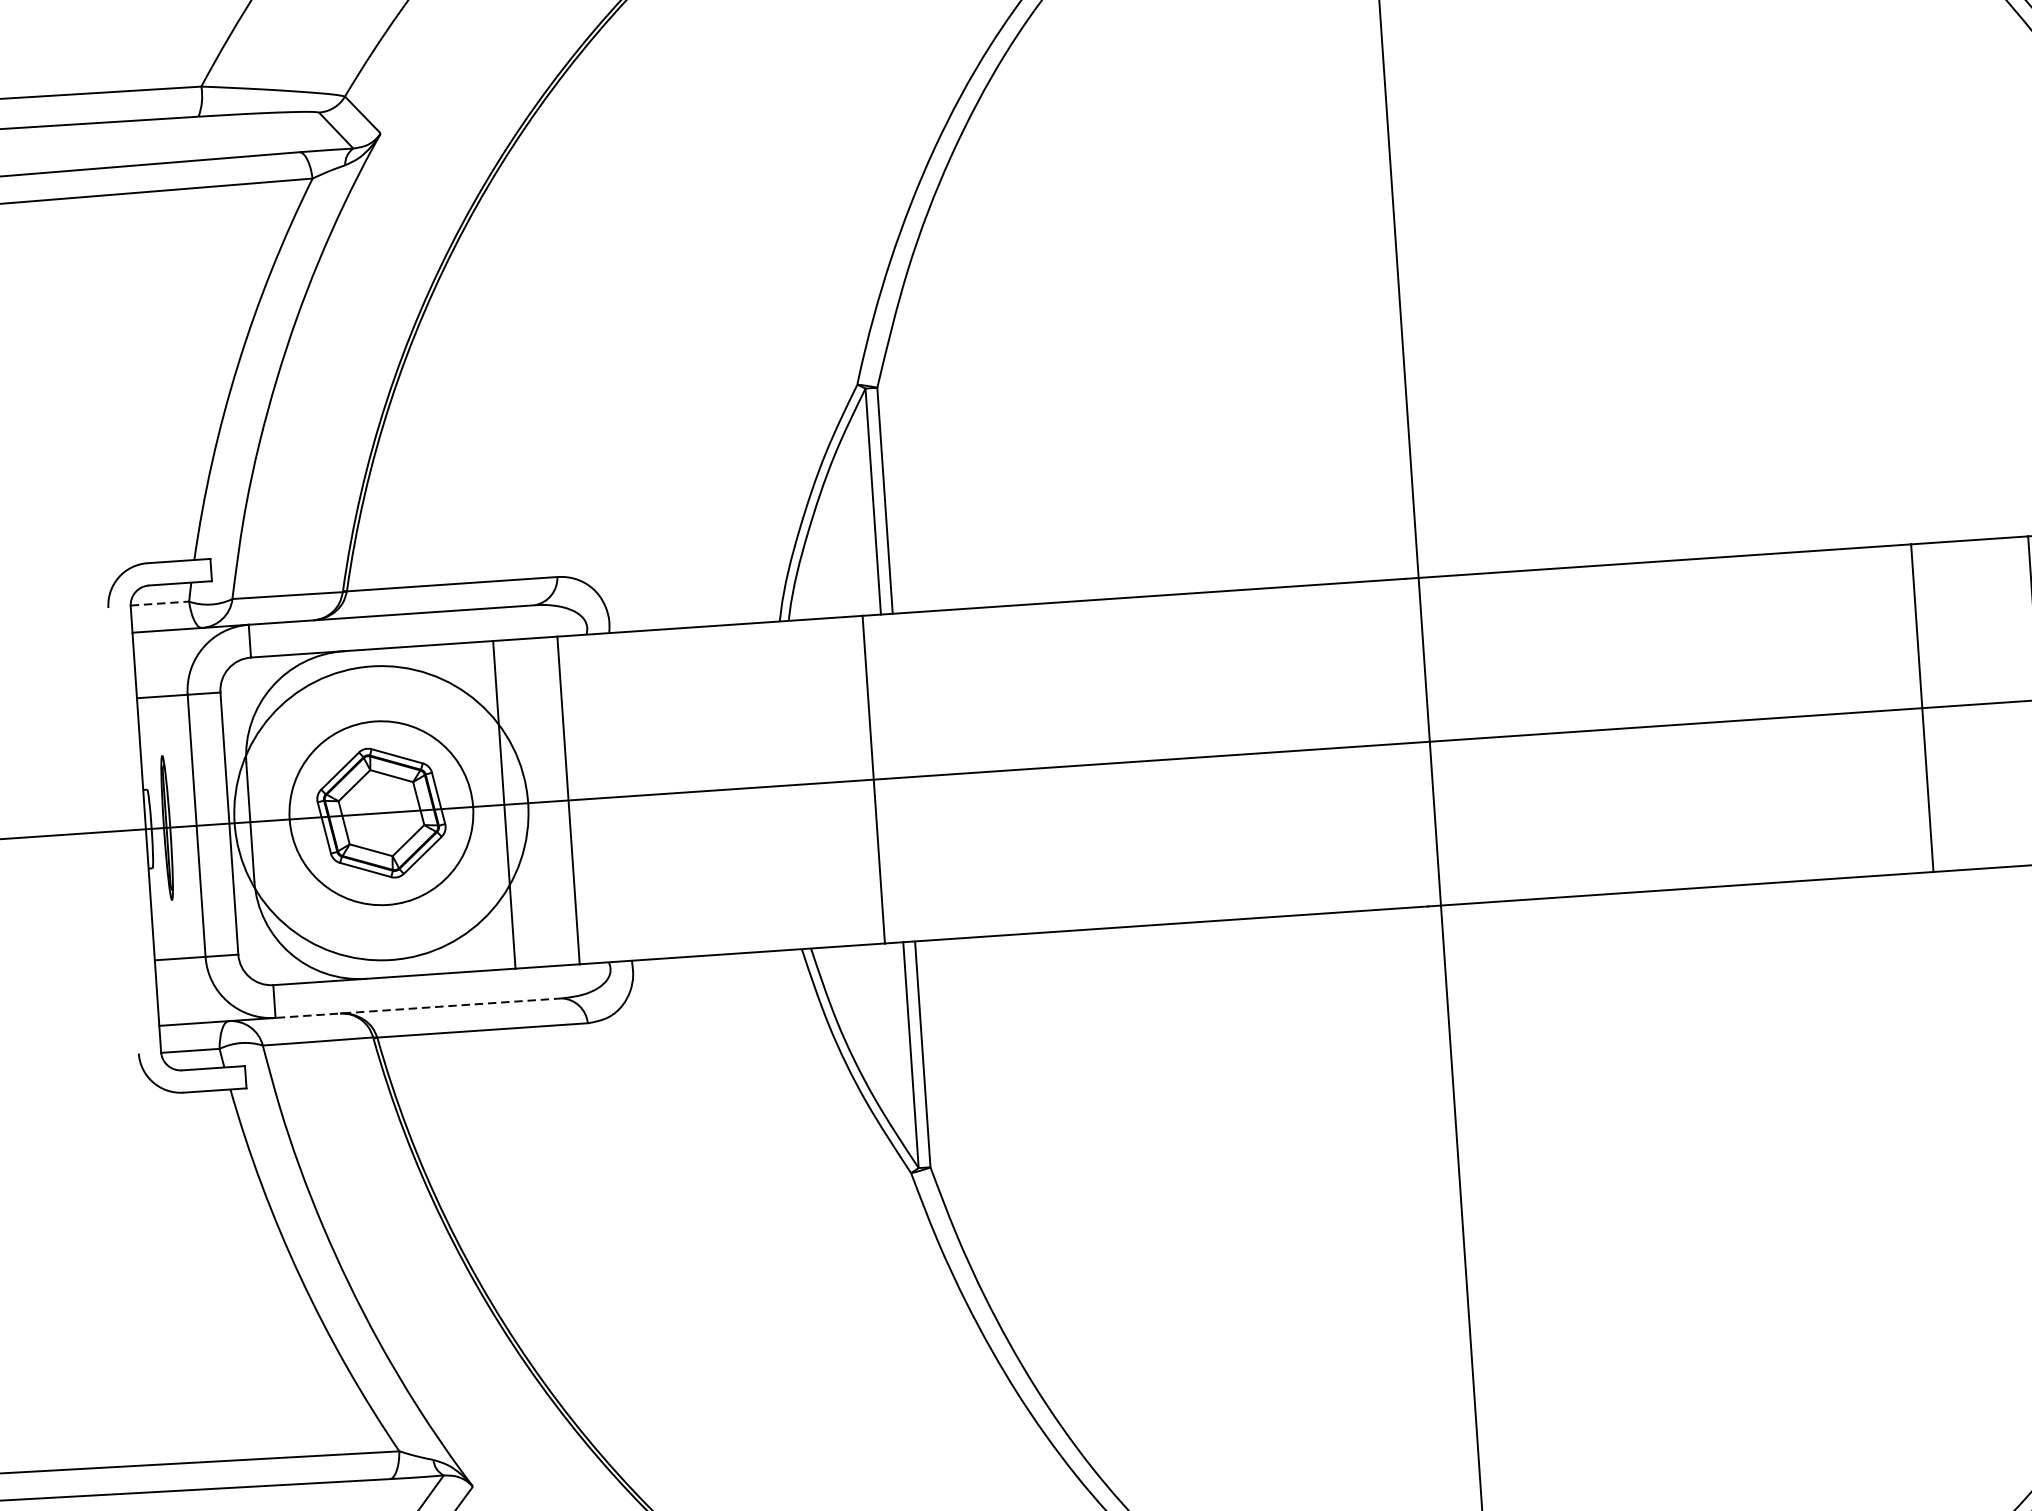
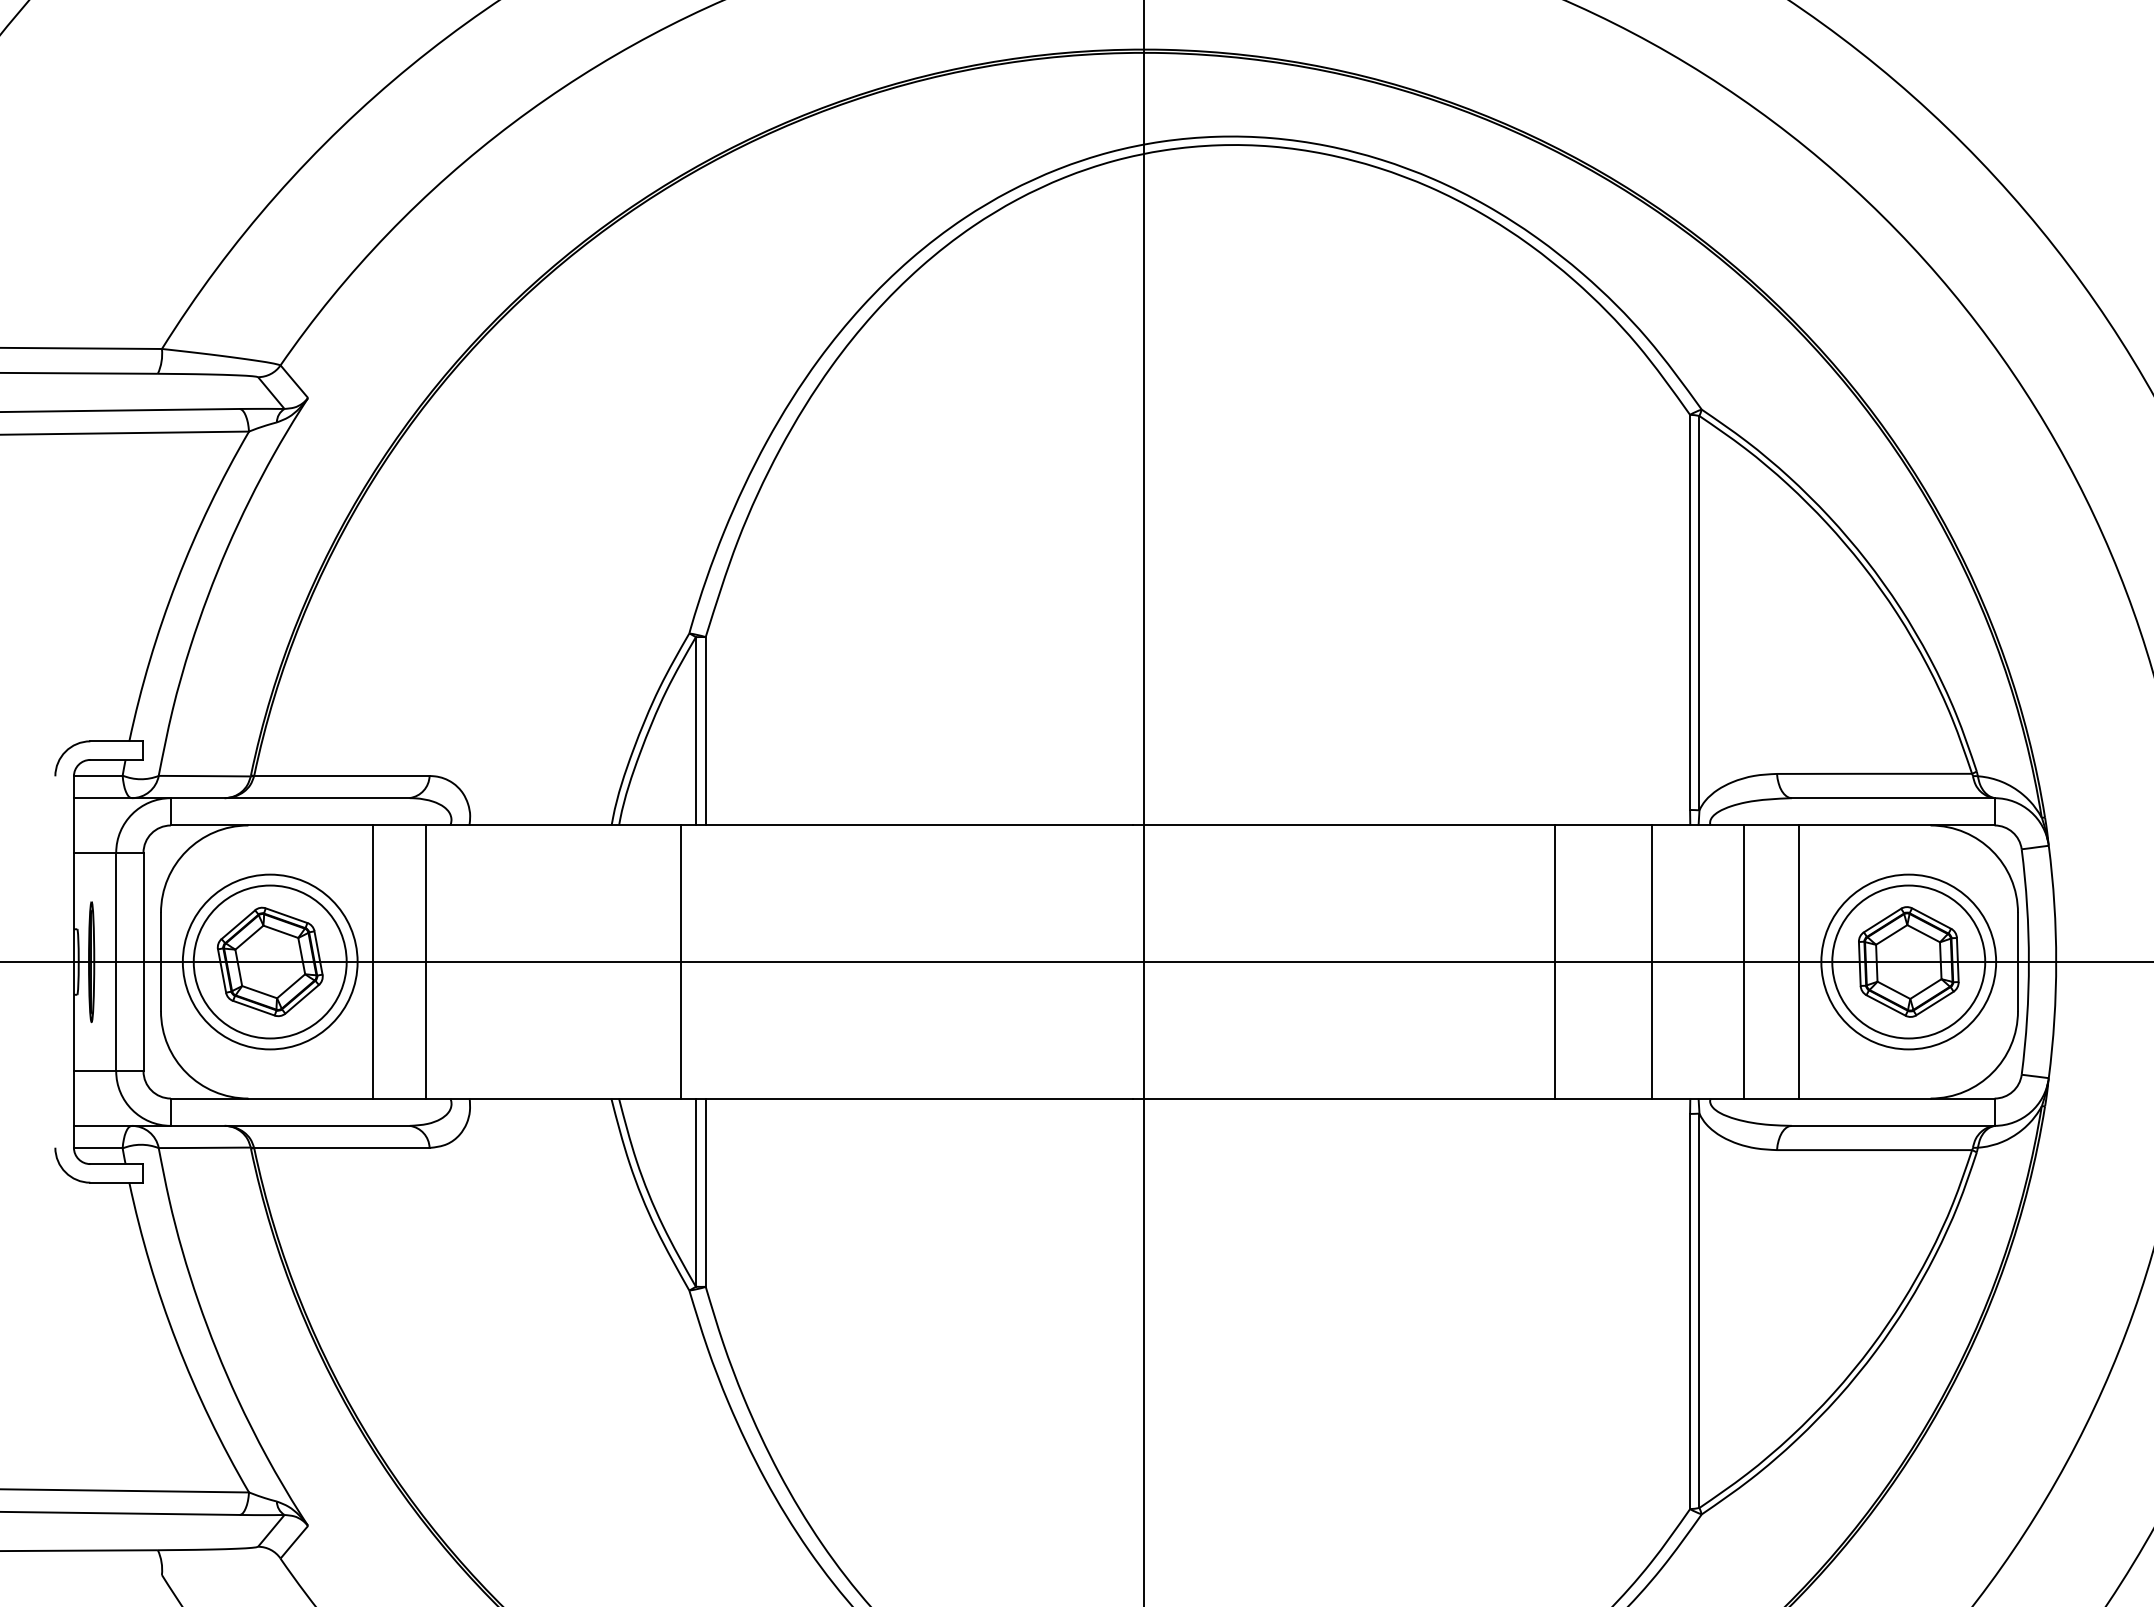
line: (160, 603) -> (98, 775), dashed -> solid
circle: (380, 812) -> (269, 961), size x0.71
line: (419, 1007) -> (290, 1125), dashed -> solid

